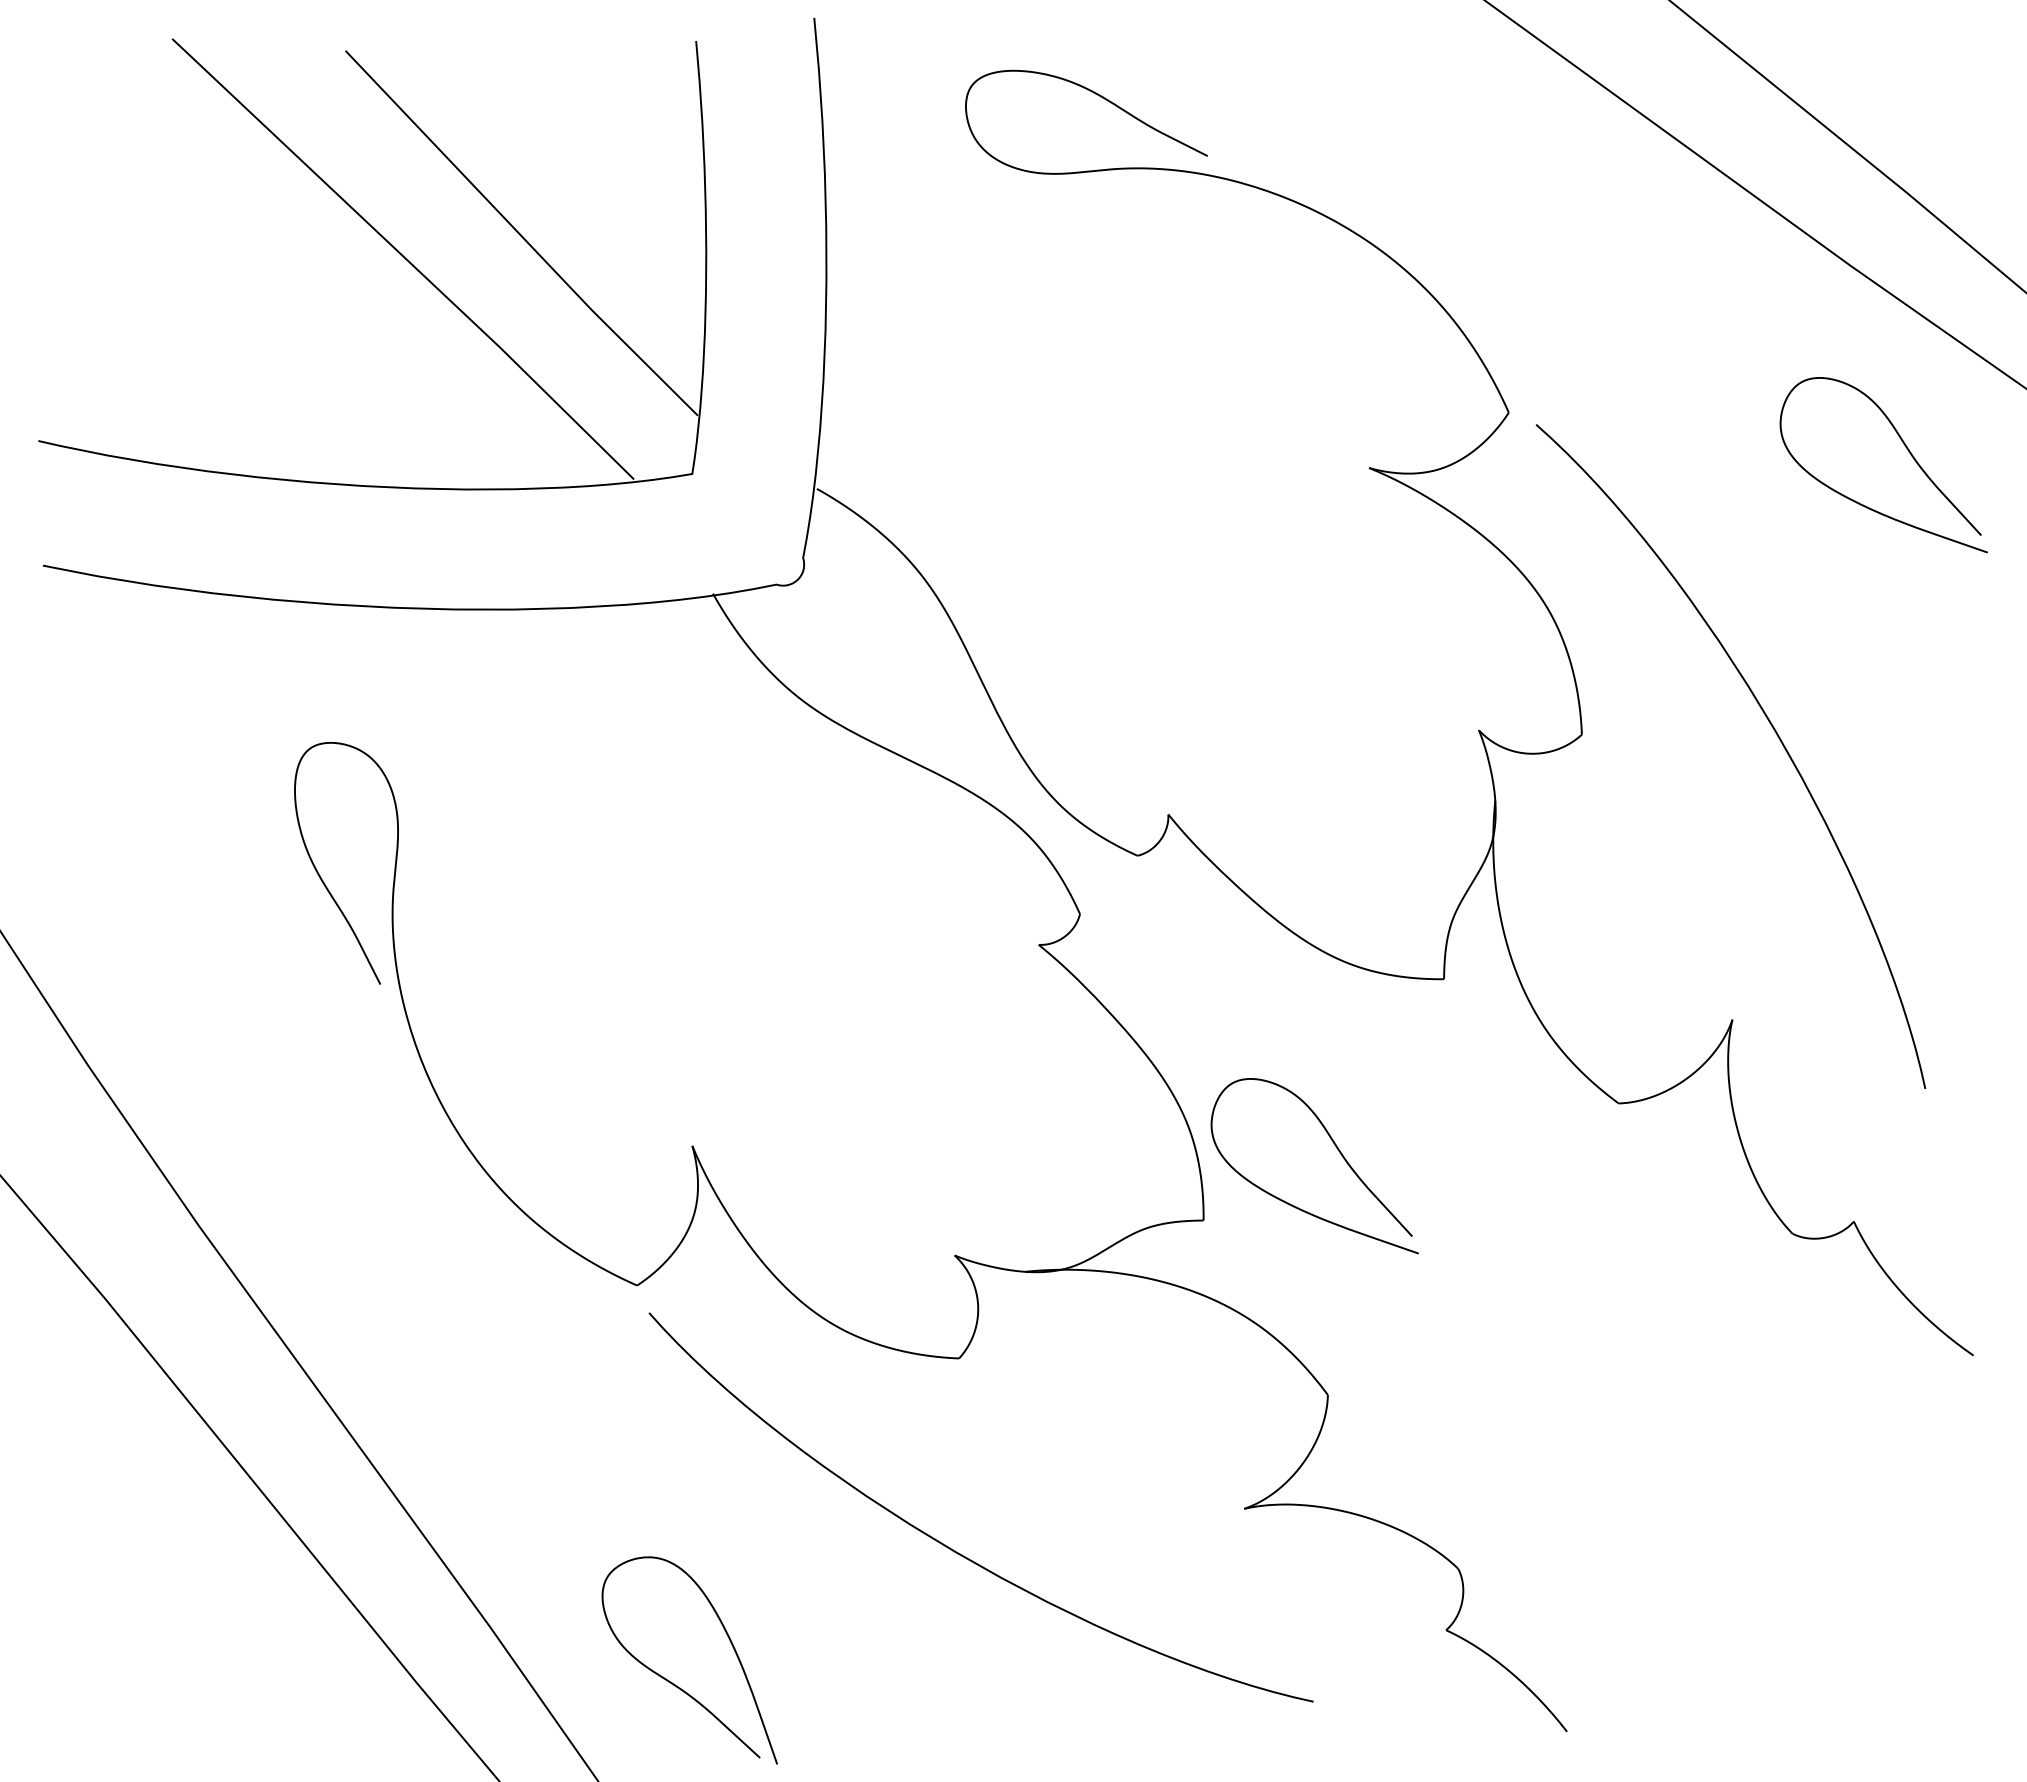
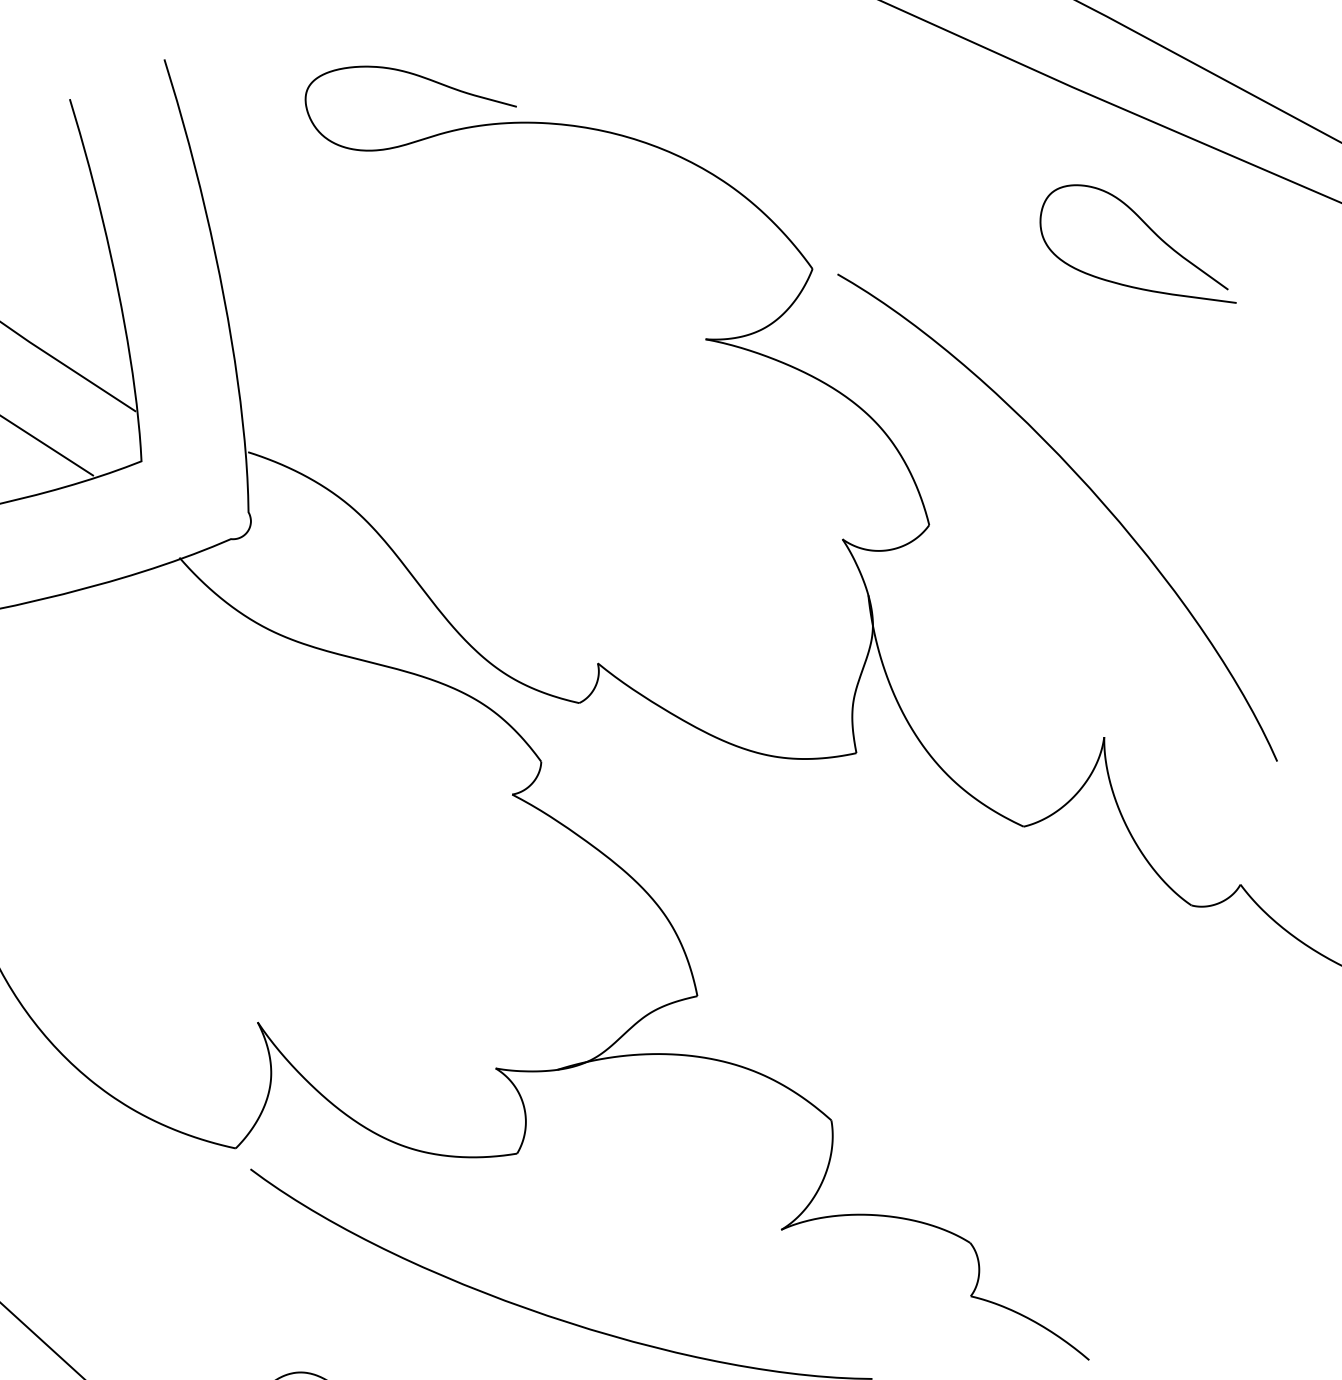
curve: (1338, 1151) -> (798, 915), removed

